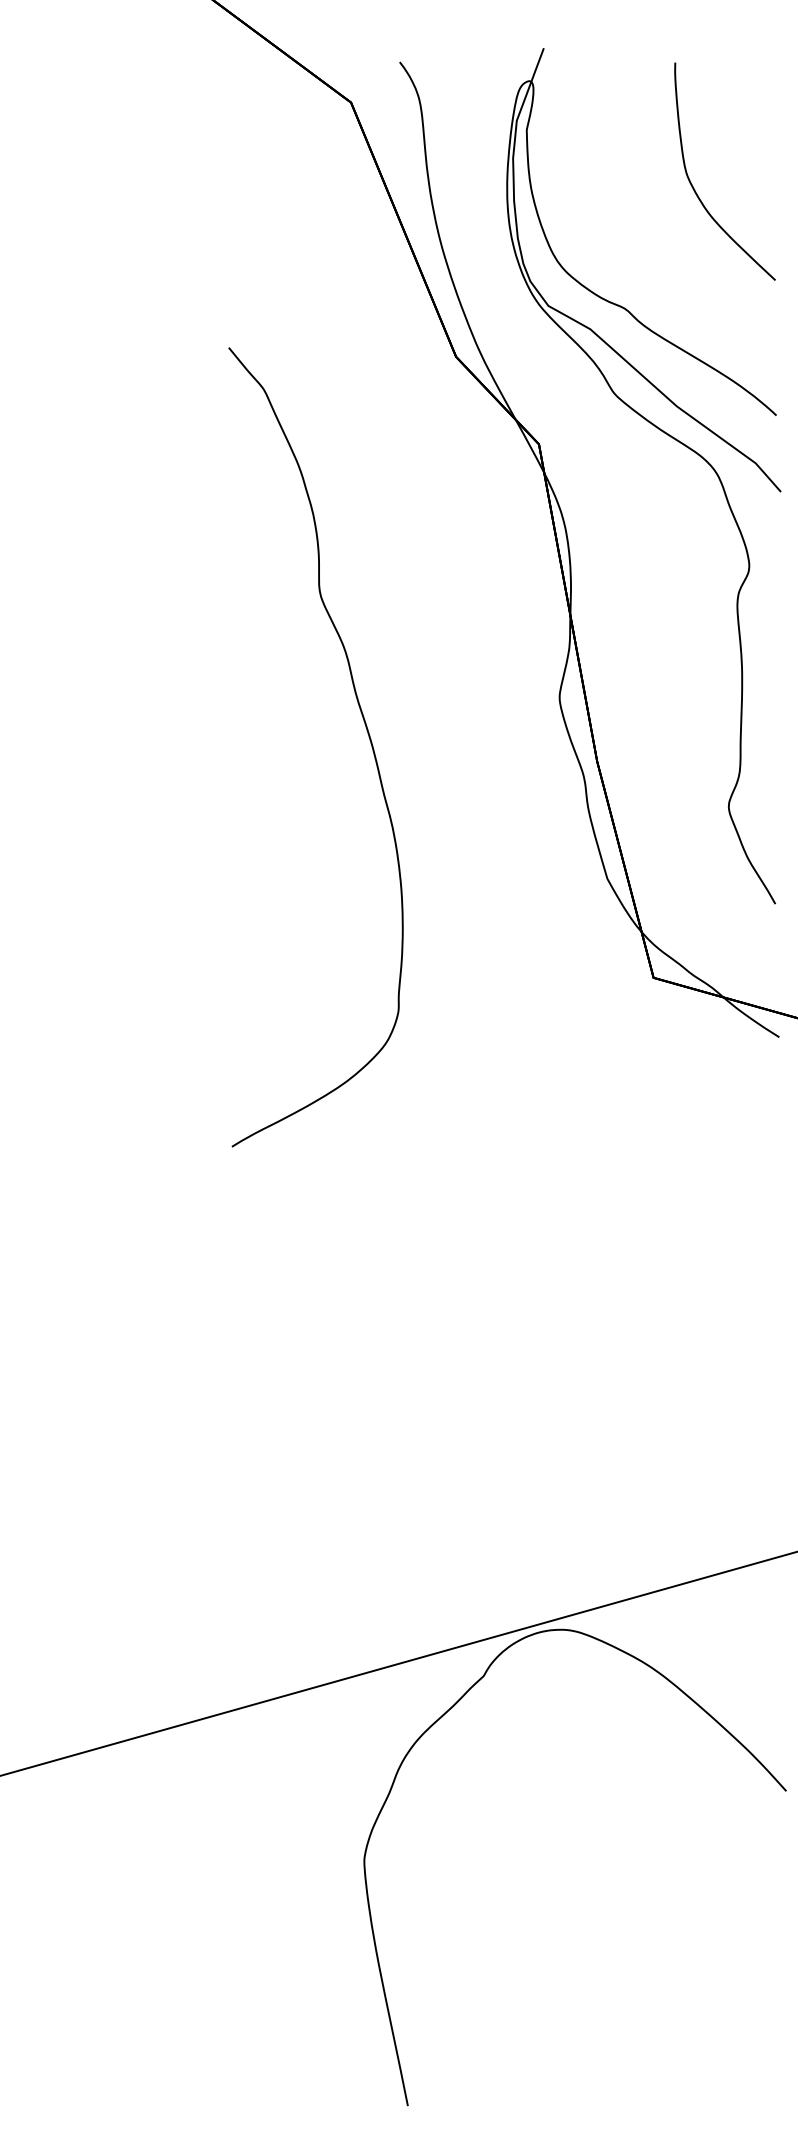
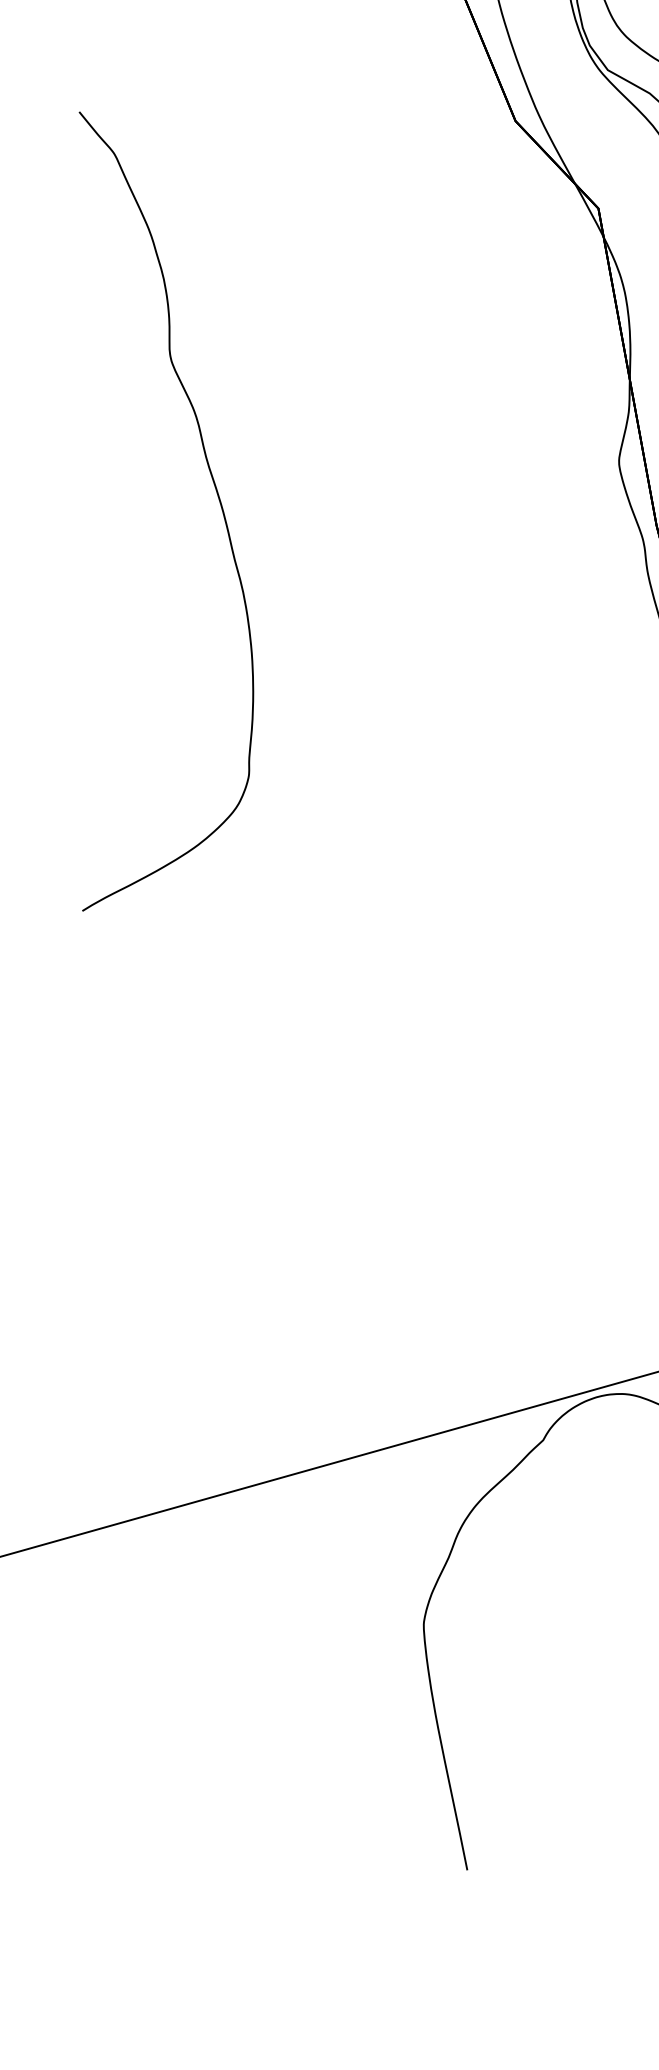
part: (366, 730) -> (216, 494), moved

